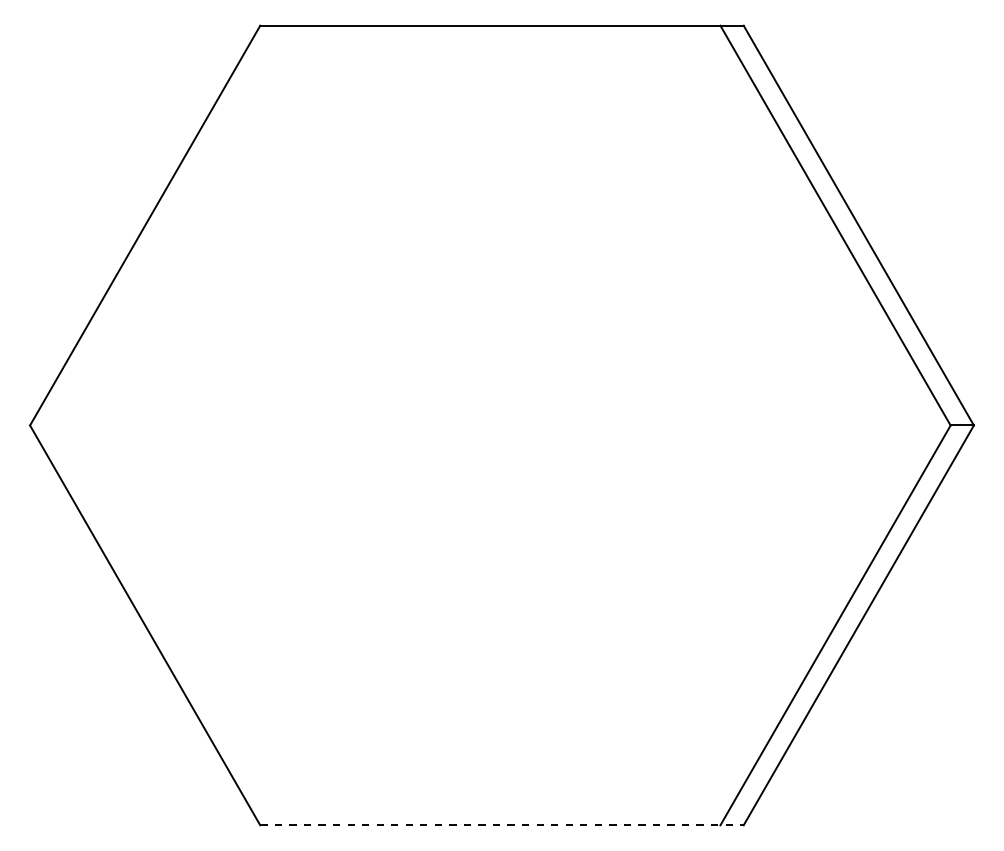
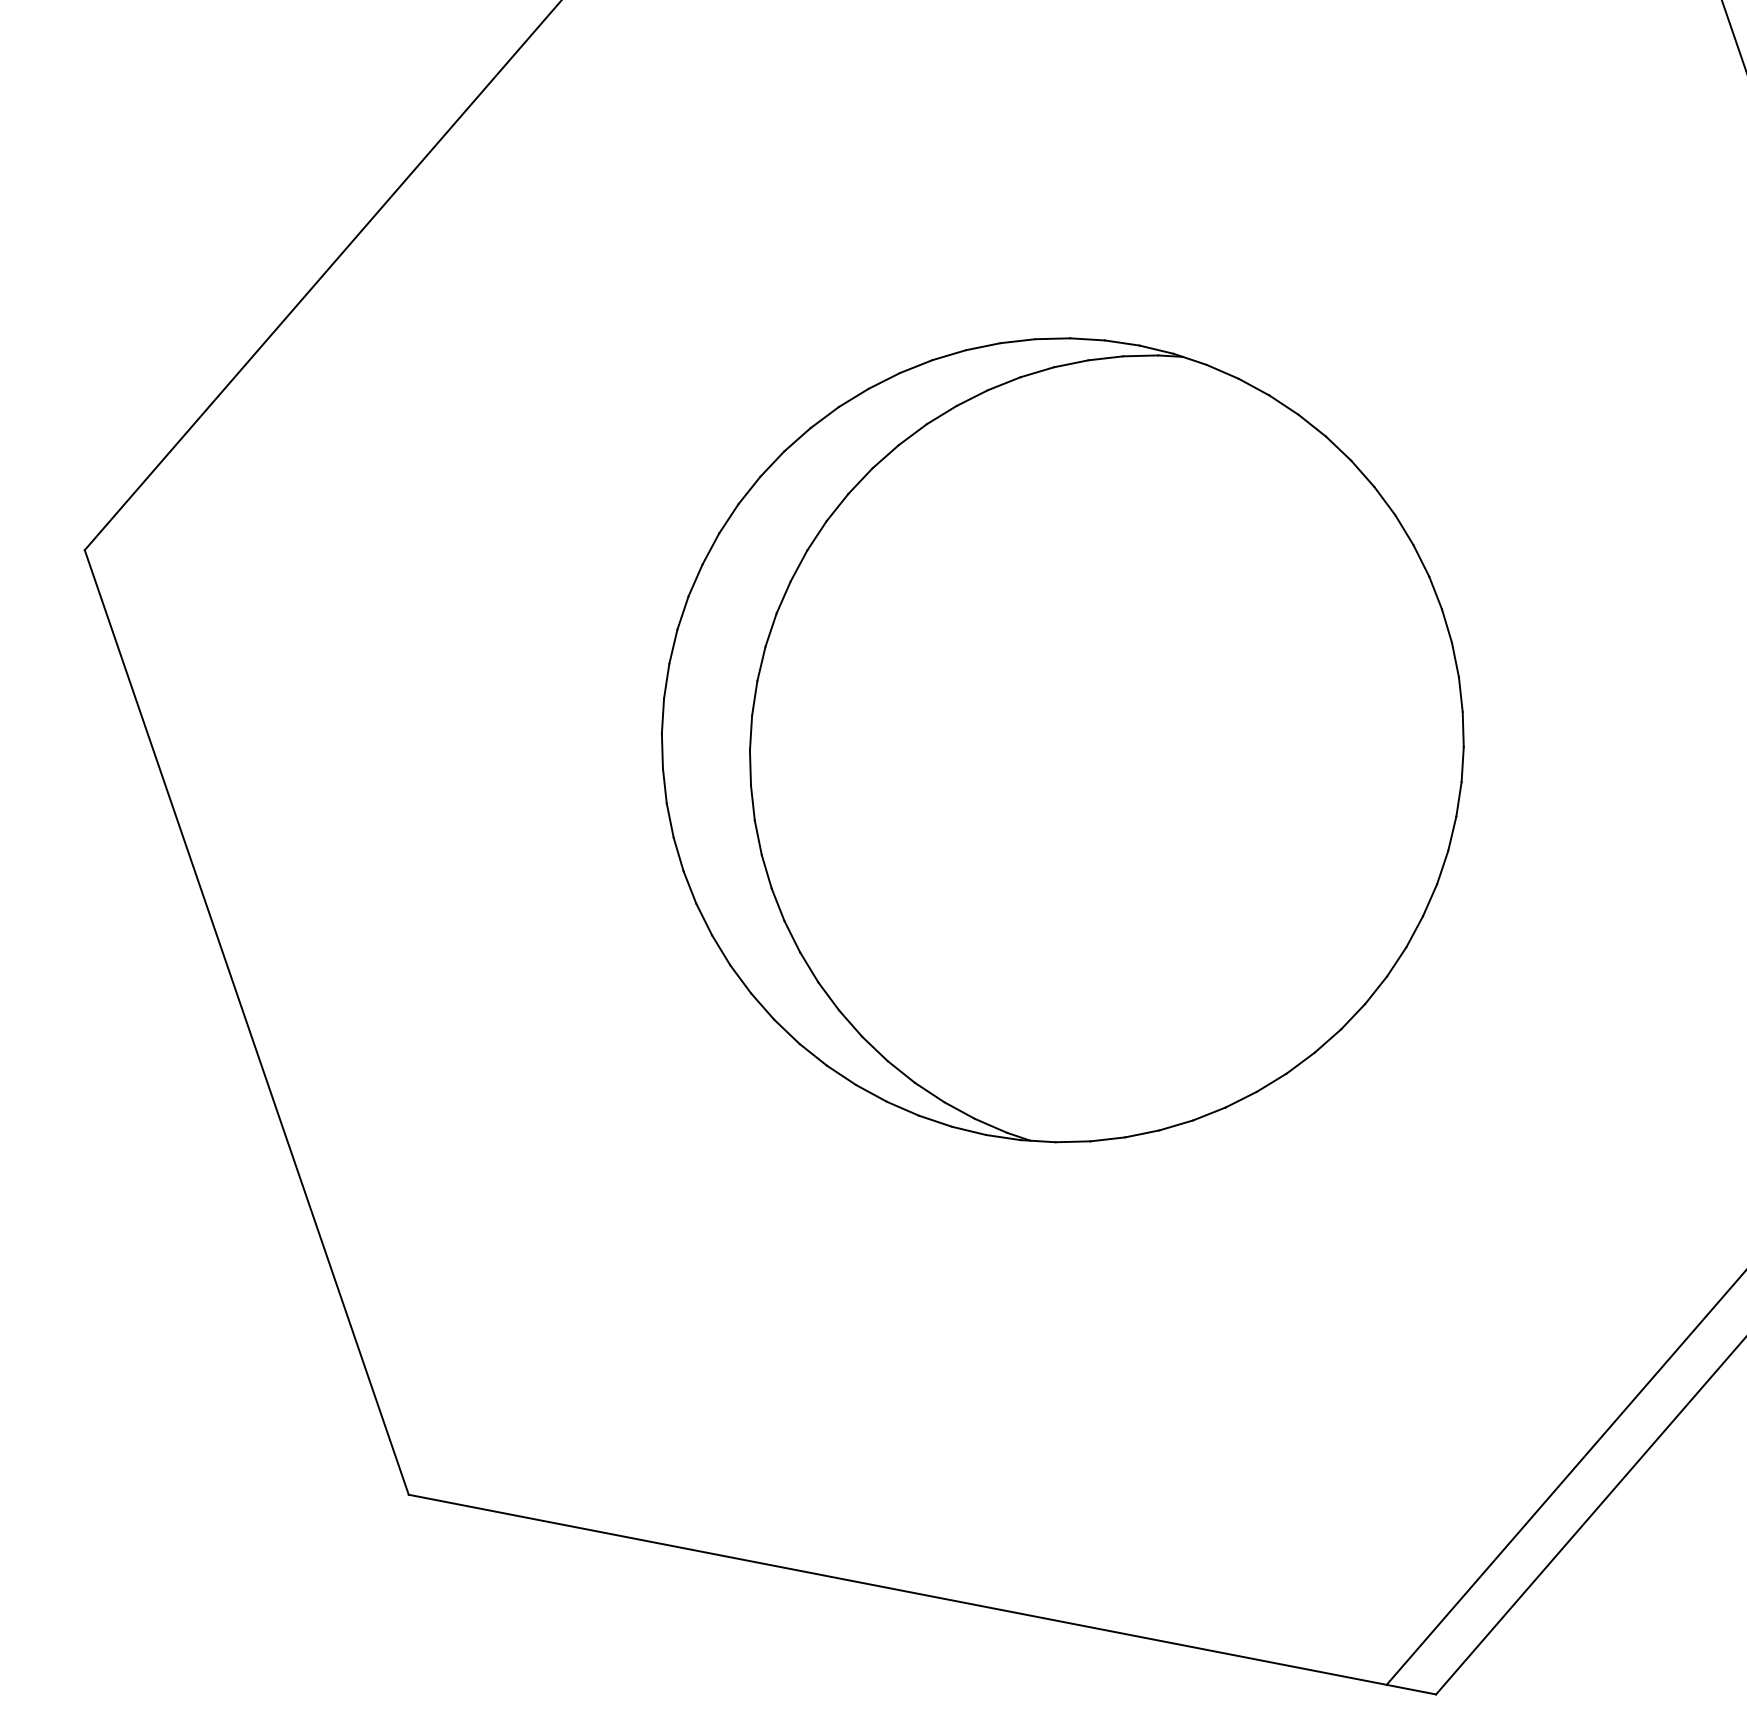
part: (490, 425) -> (1063, 740), added
line: (501, 825) -> (921, 1594), dashed -> solid

